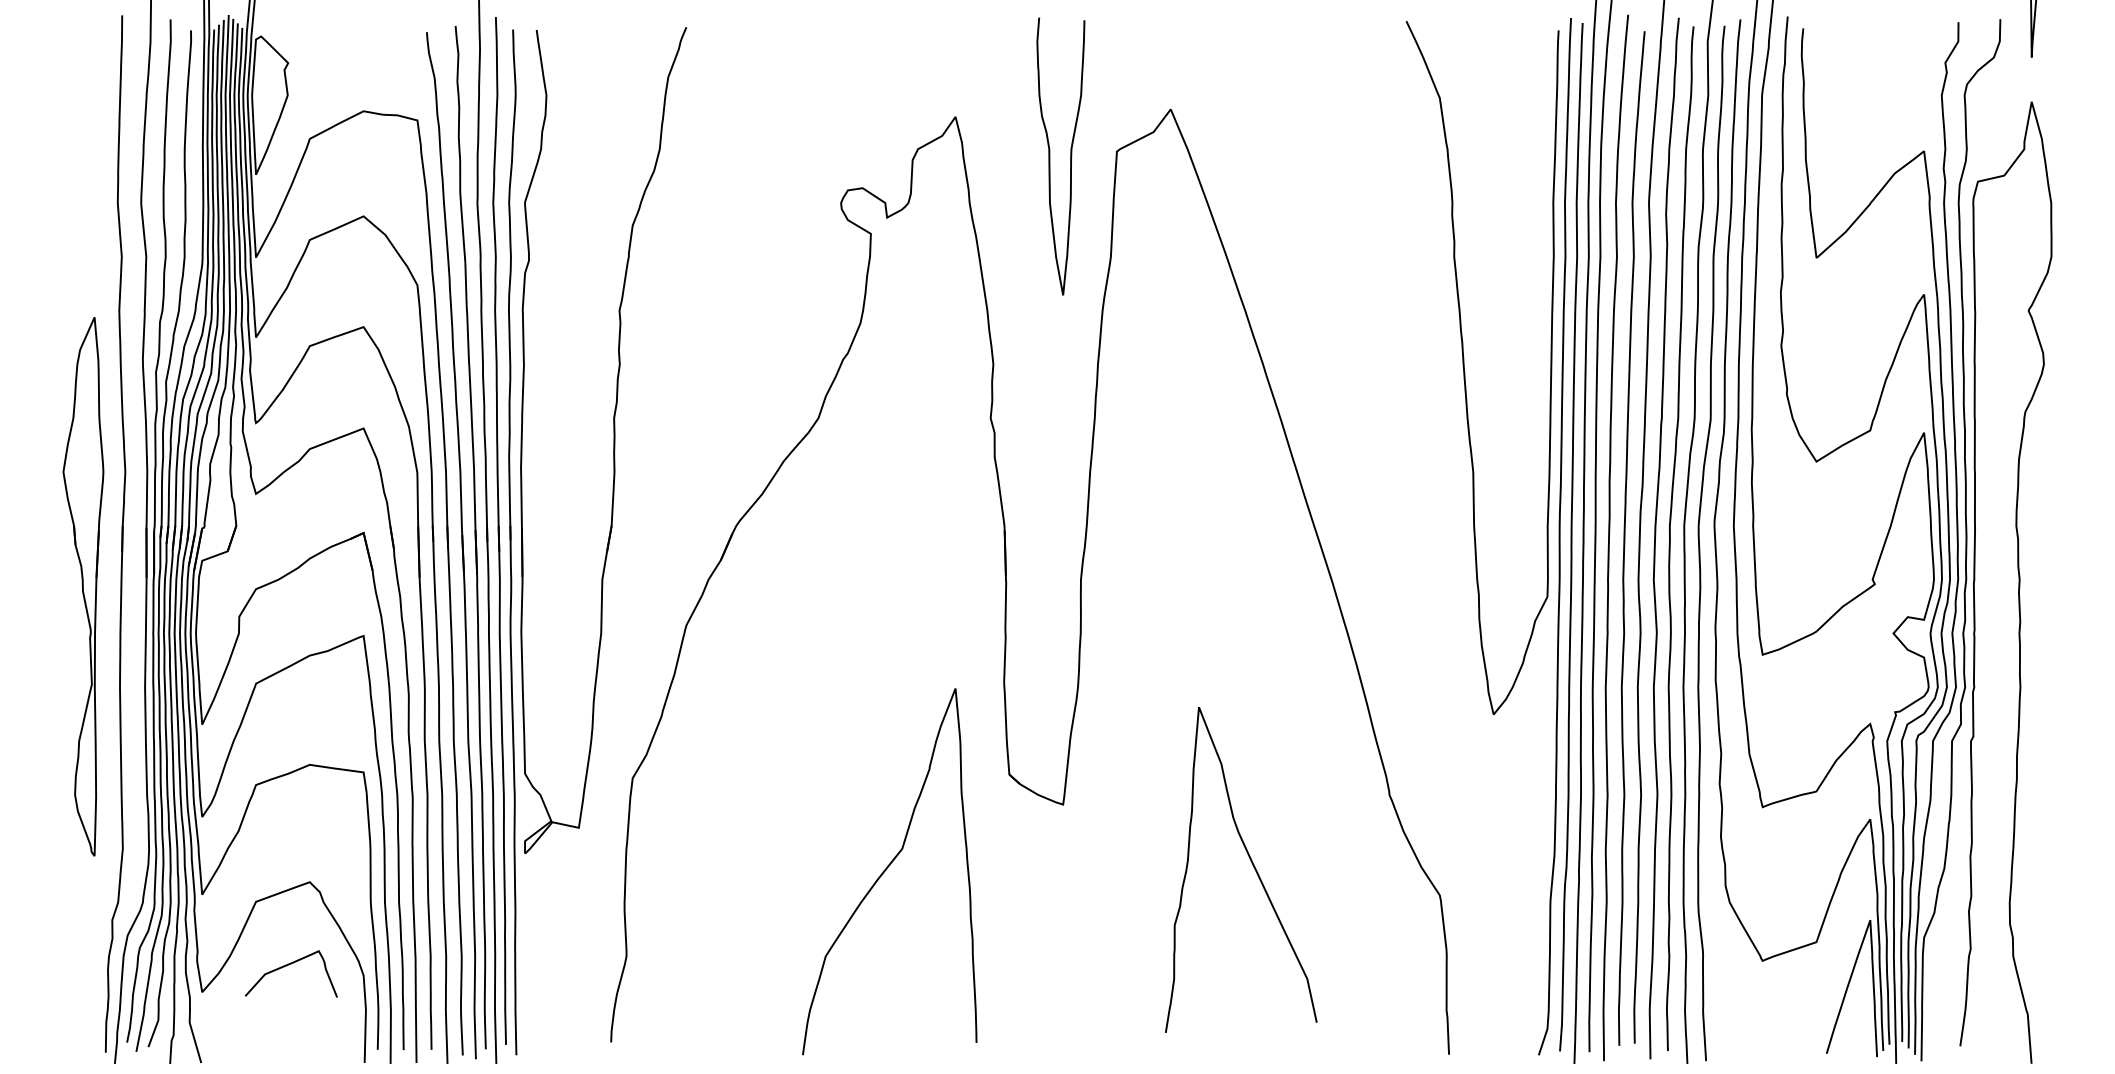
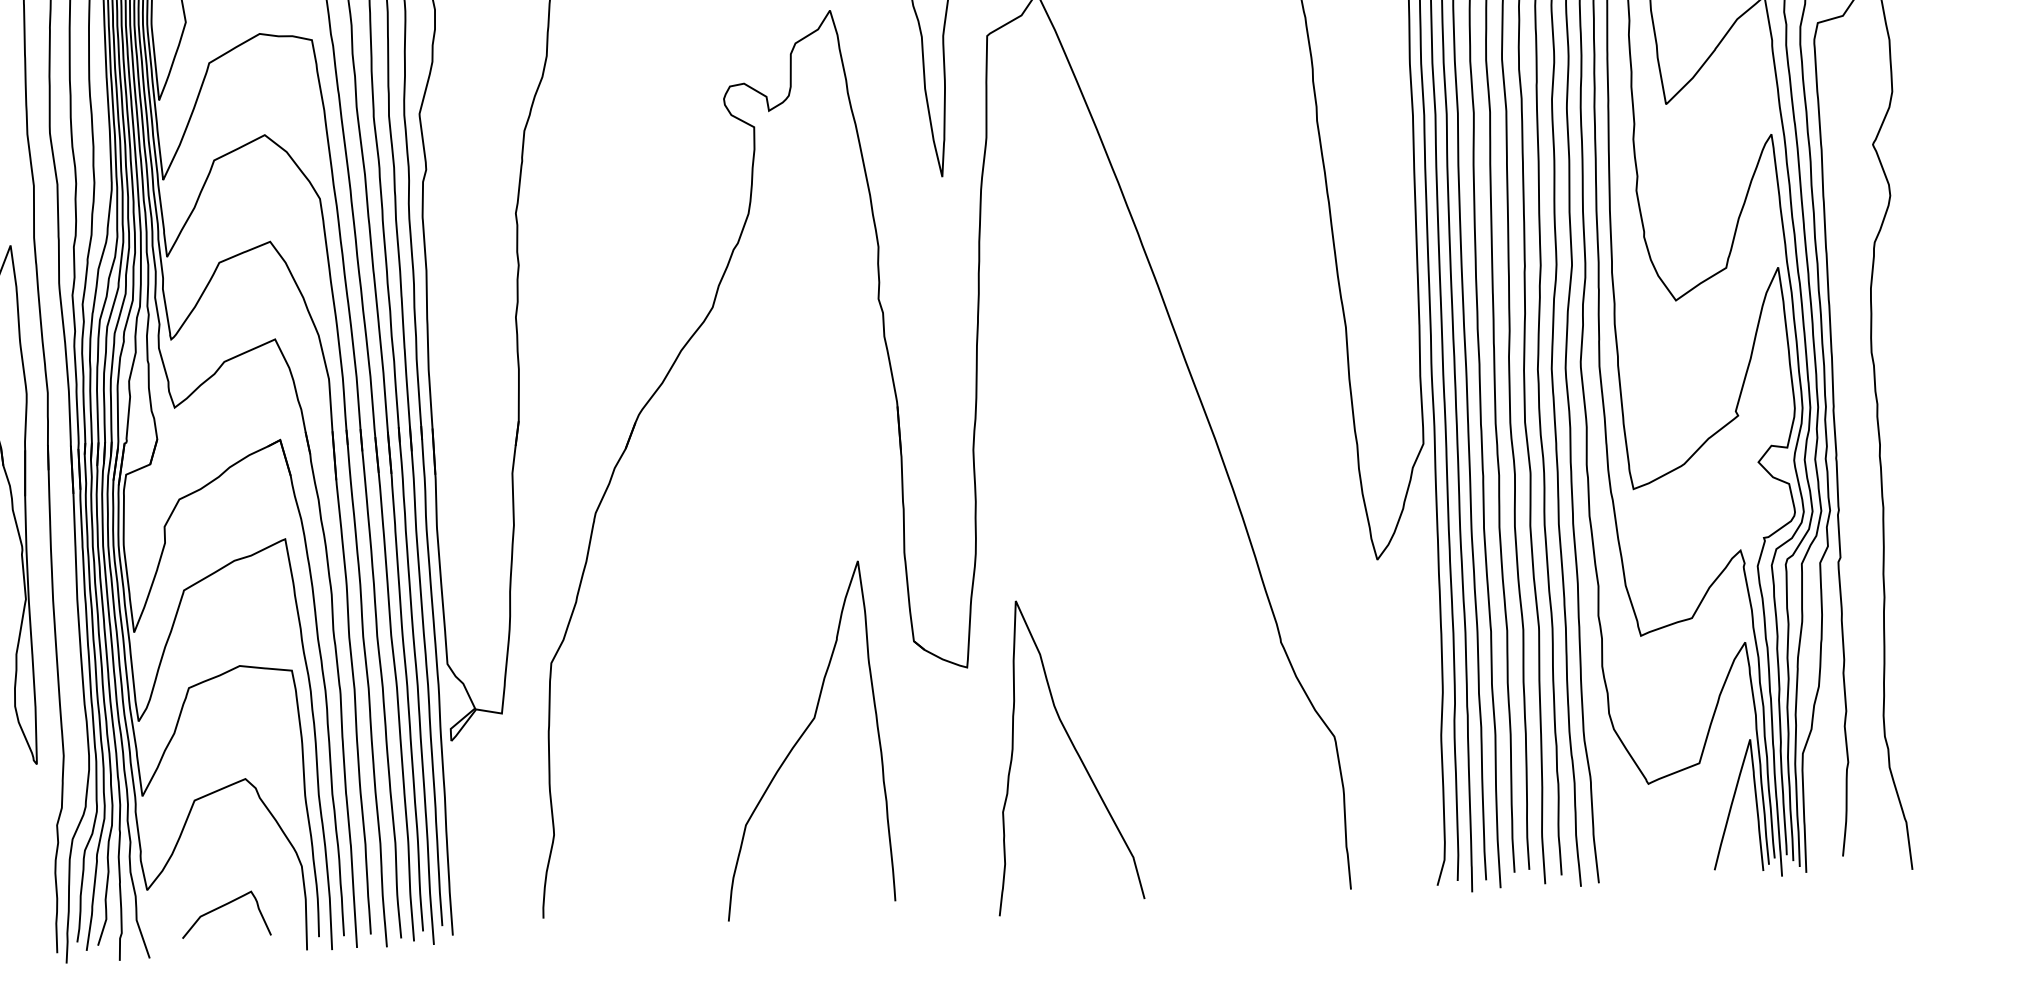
curve: (1251, 863) -> (1073, 748), moved
curve: (289, 965) -> (223, 906), moved

